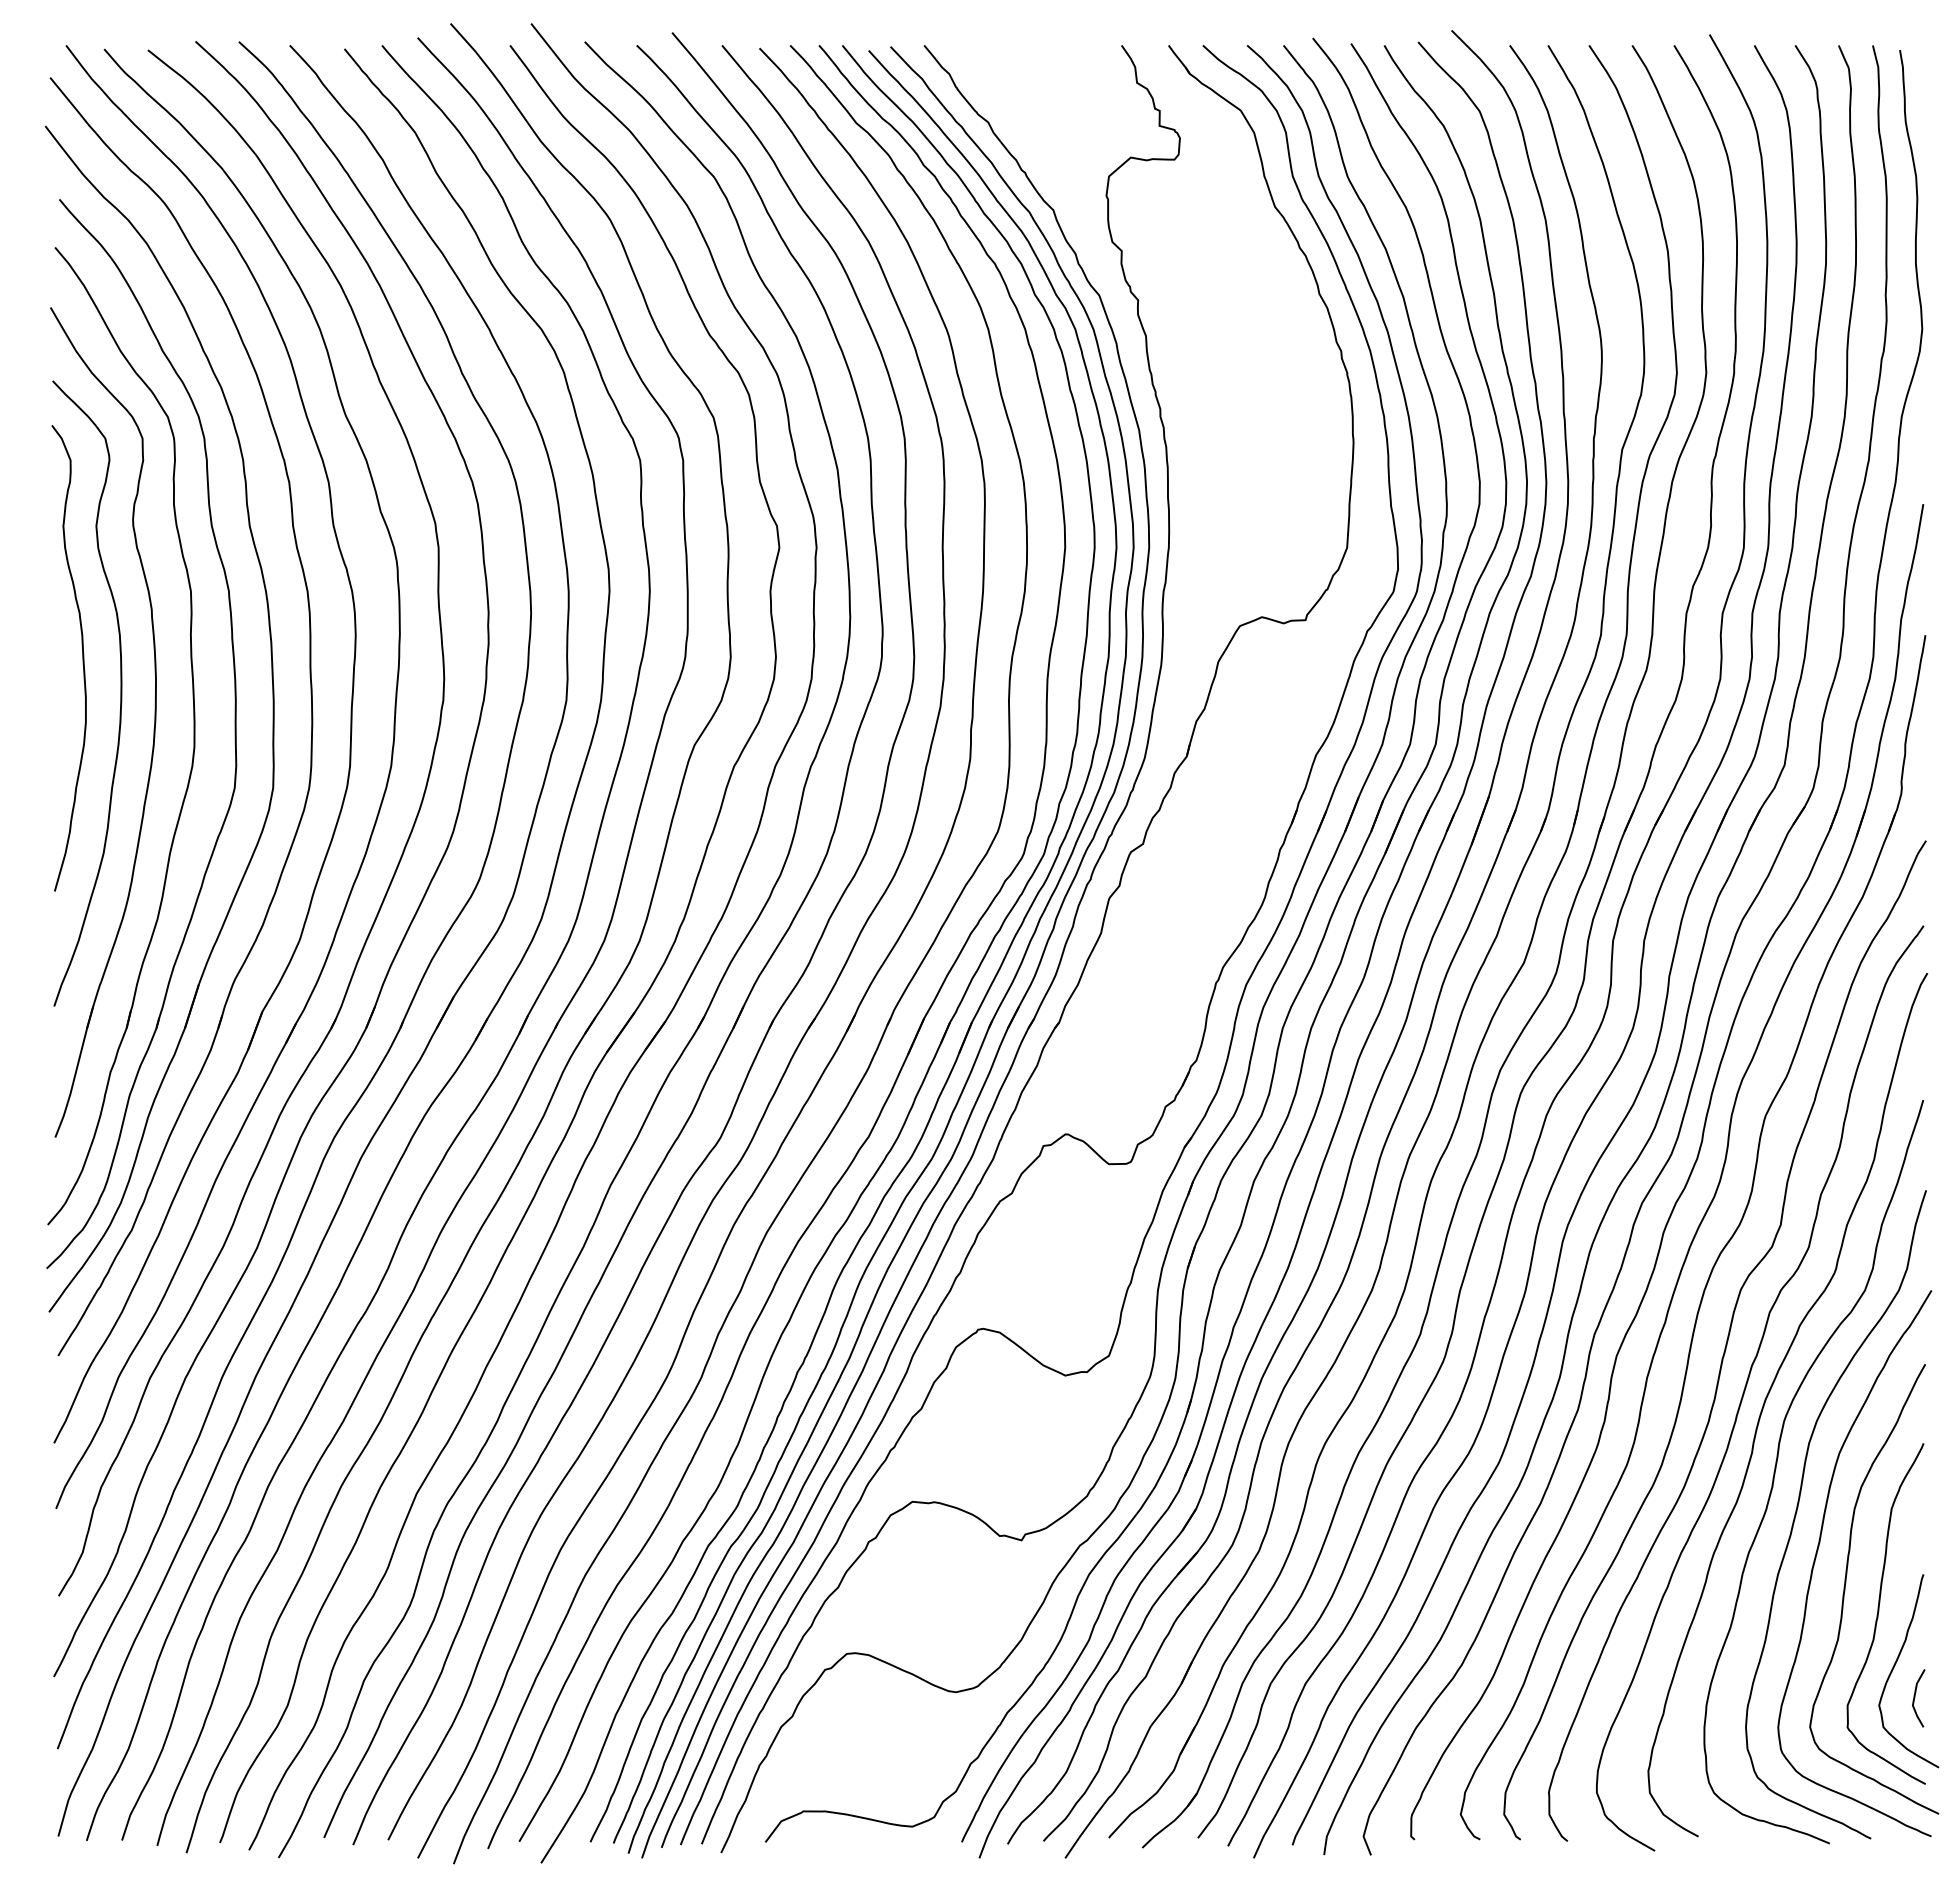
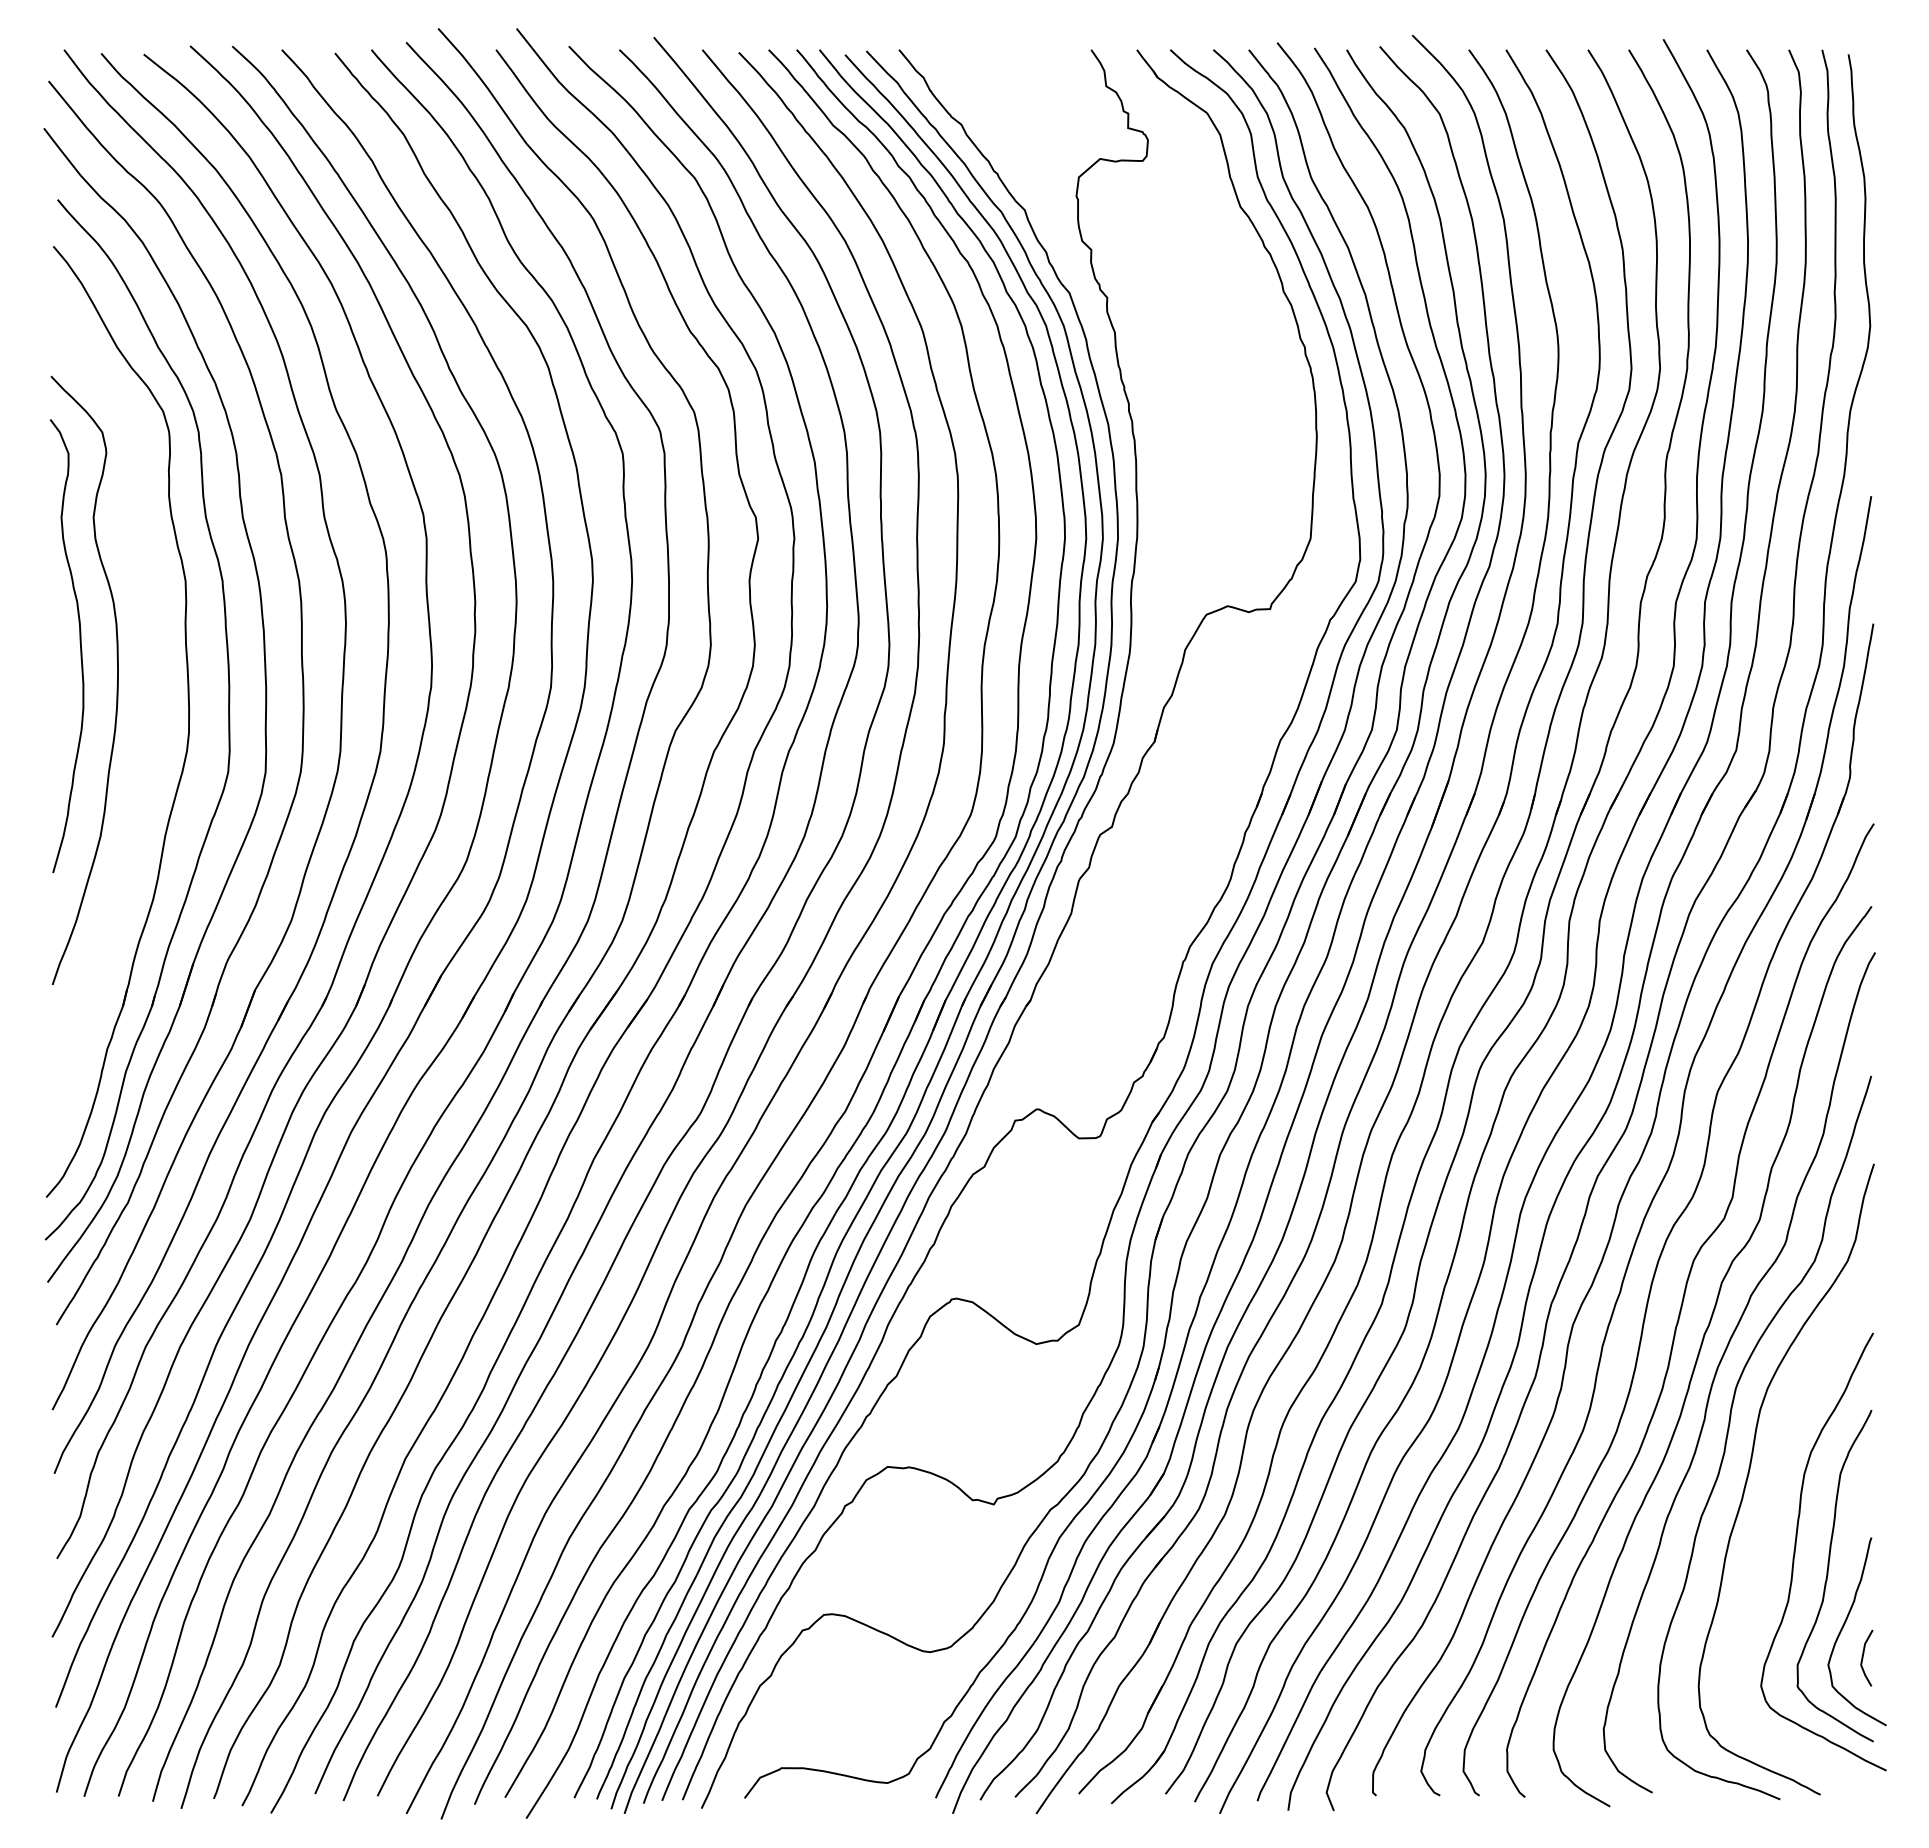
part: (153, 723) -> (149, 709), removed
curve: (1817, 1553) -> (1768, 1517), removed

